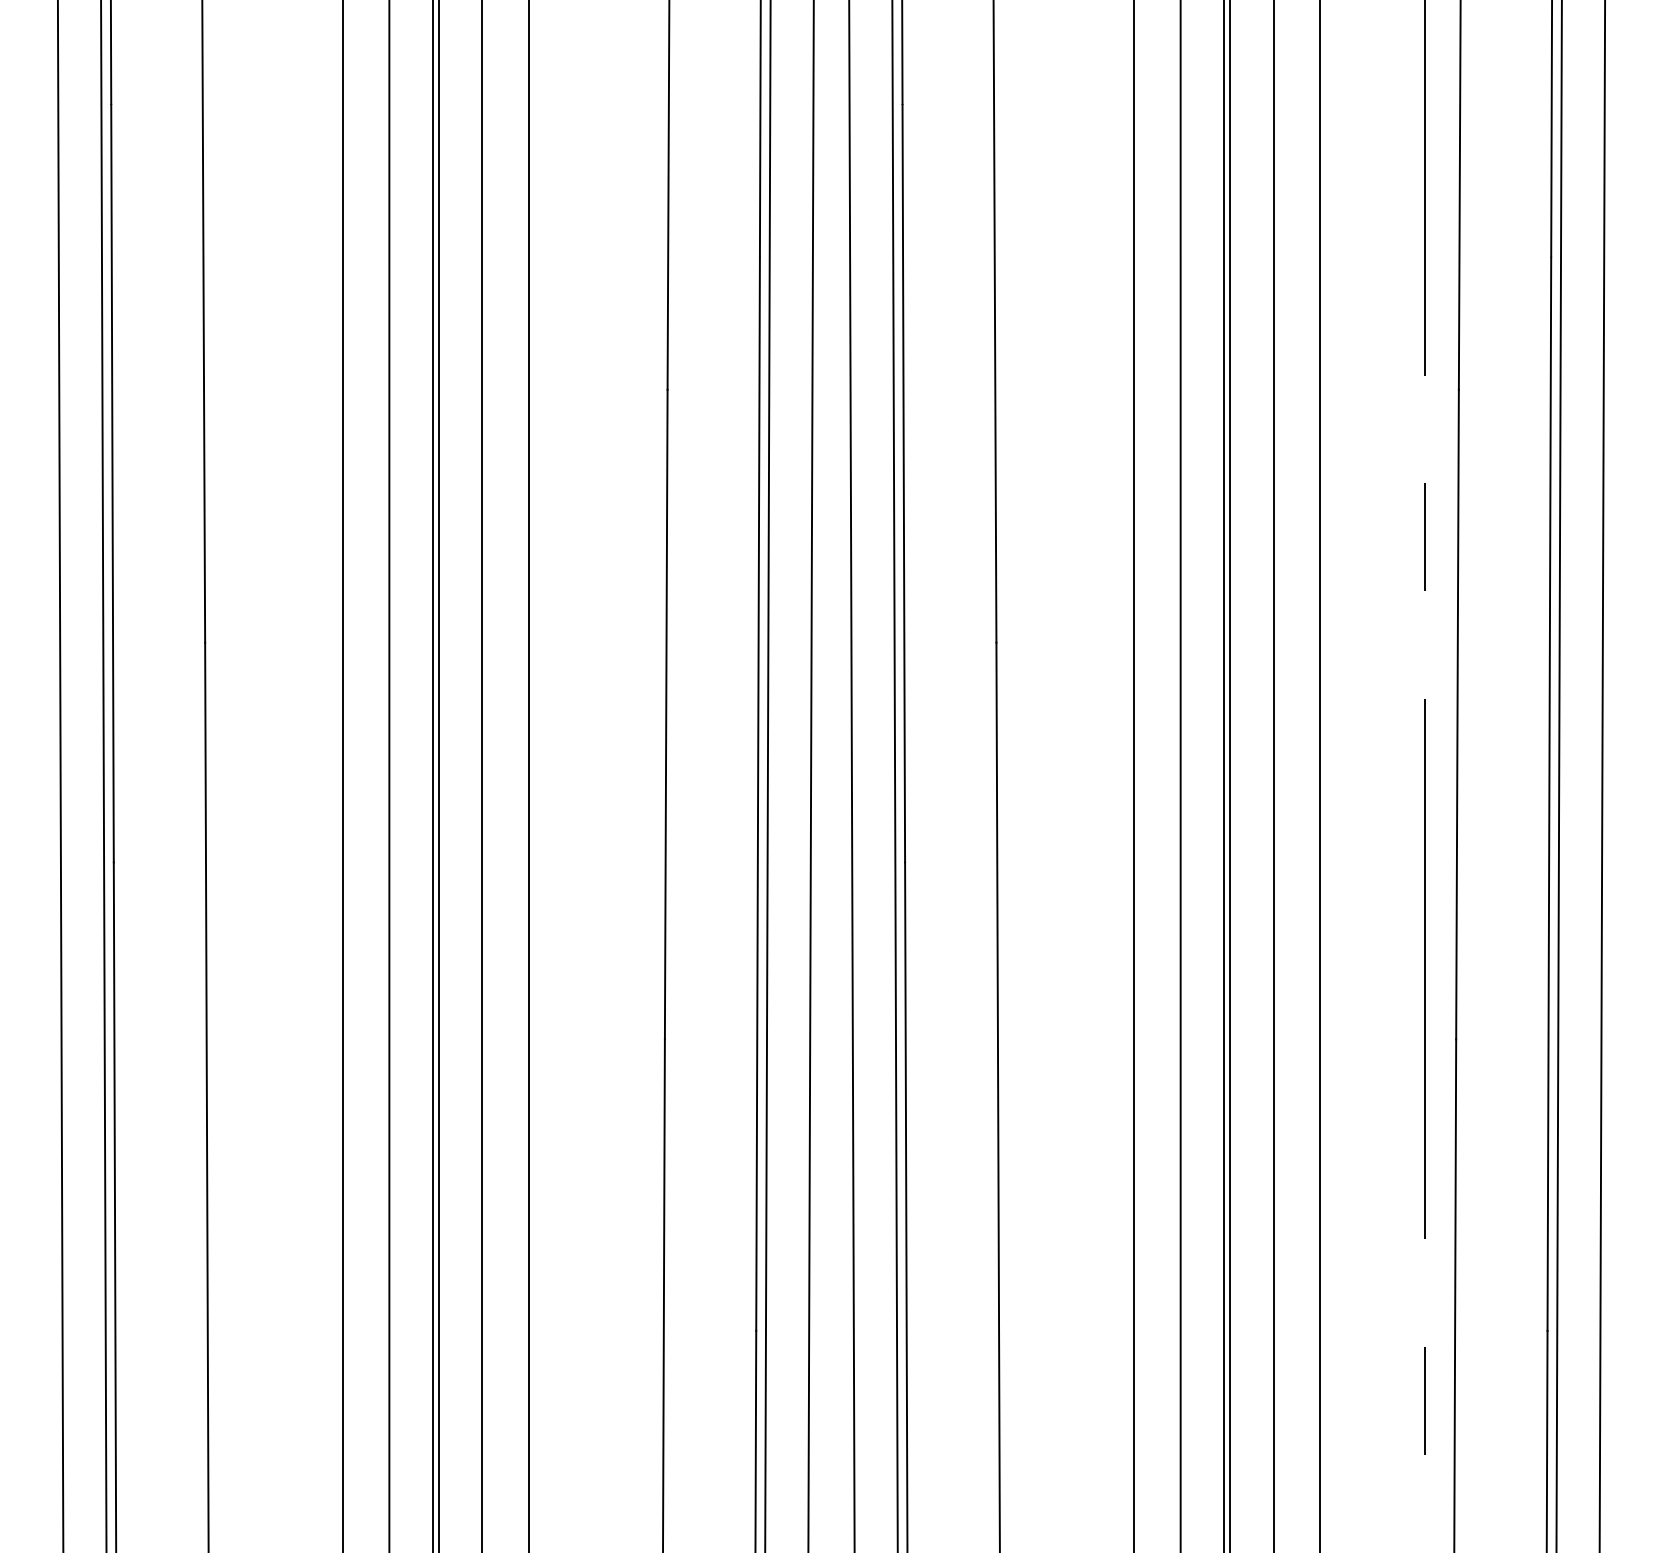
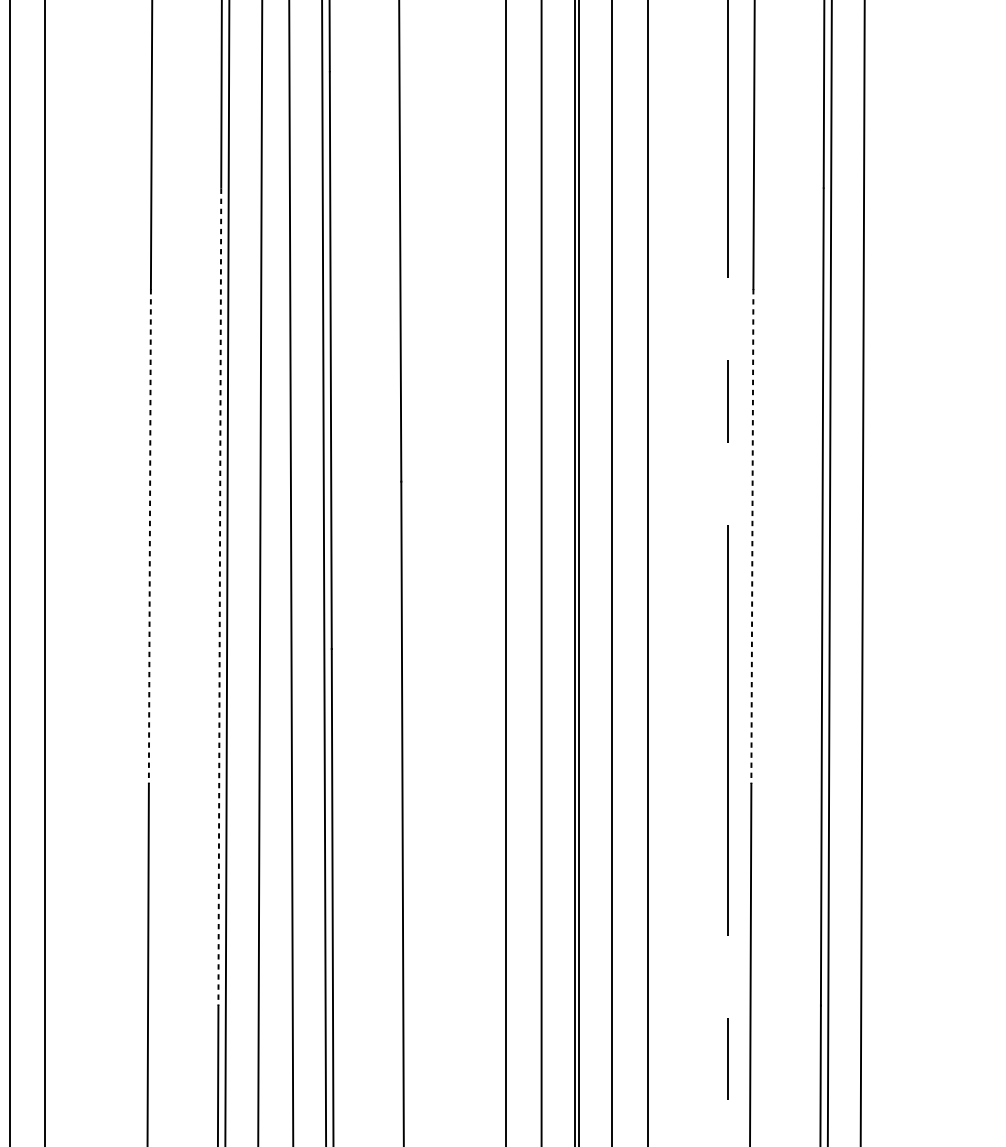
line: (666, 714) -> (150, 536), solid -> dashed
line: (1457, 714) -> (752, 536), solid -> dashed
line: (758, 794) -> (220, 597), solid -> dashed

